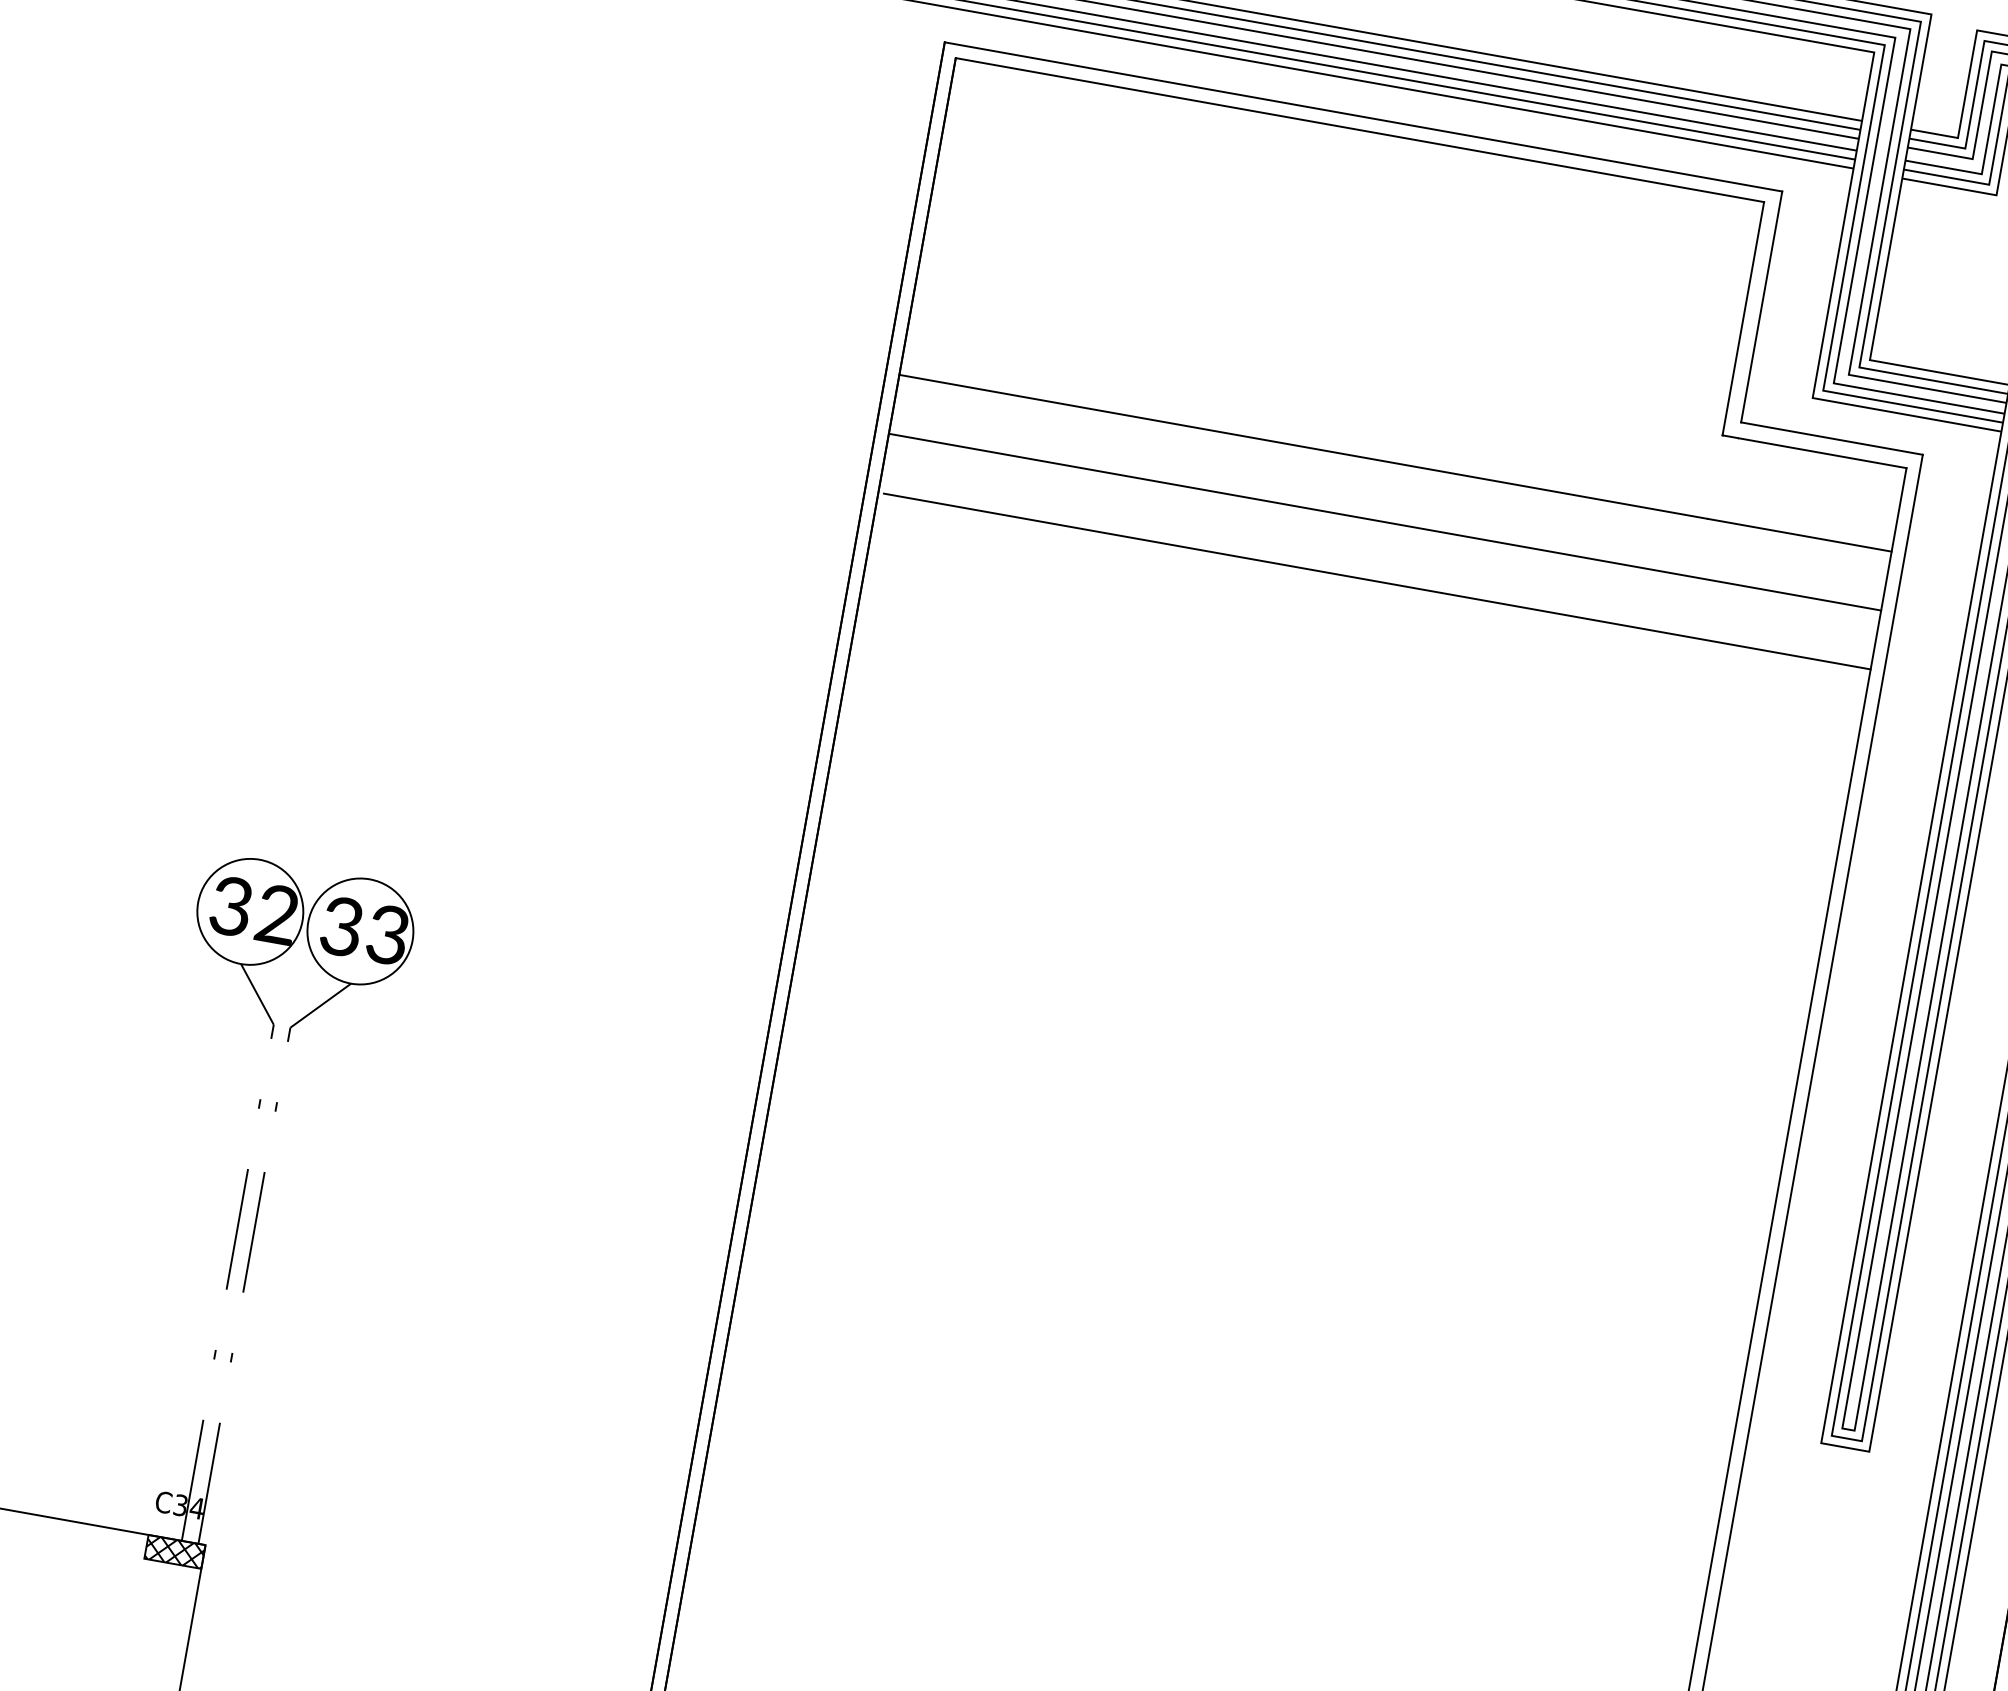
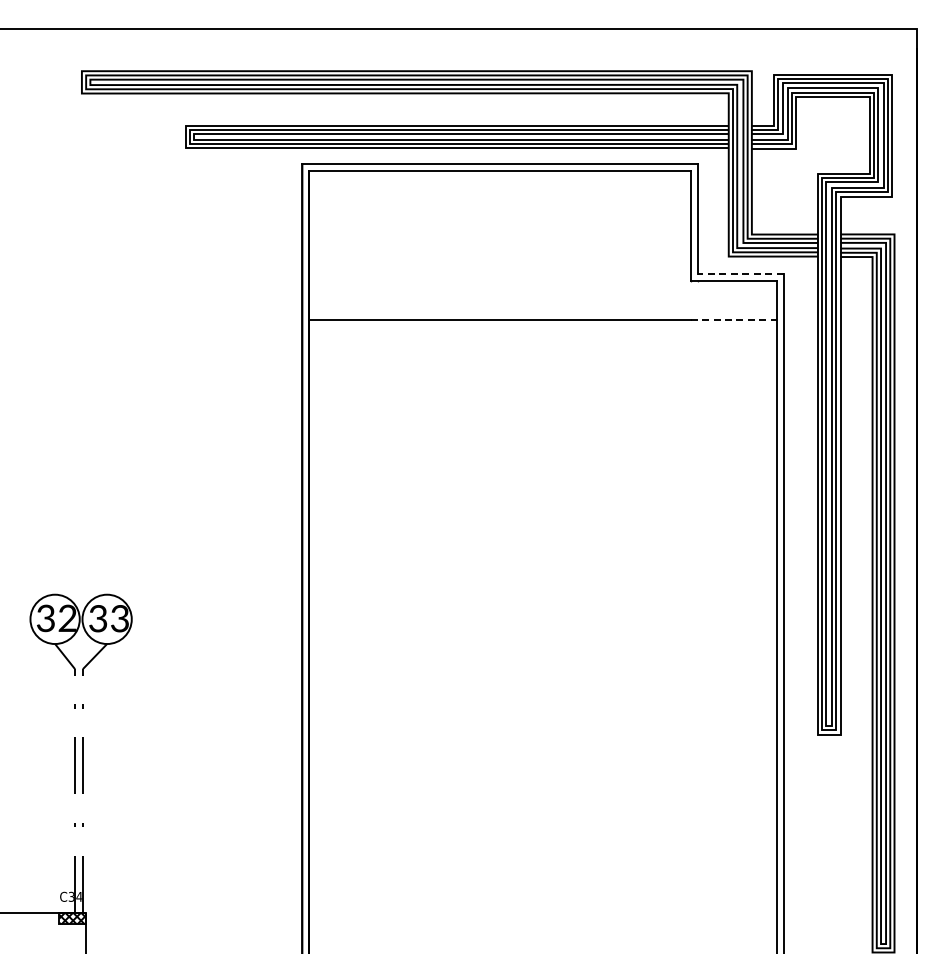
line: (1831, 438) -> (740, 273), solid -> dashed
line: (1383, 522) -> (542, 348), removed
line: (1800, 535) -> (734, 320), solid -> dashed
line: (1377, 582) -> (544, 376), removed

